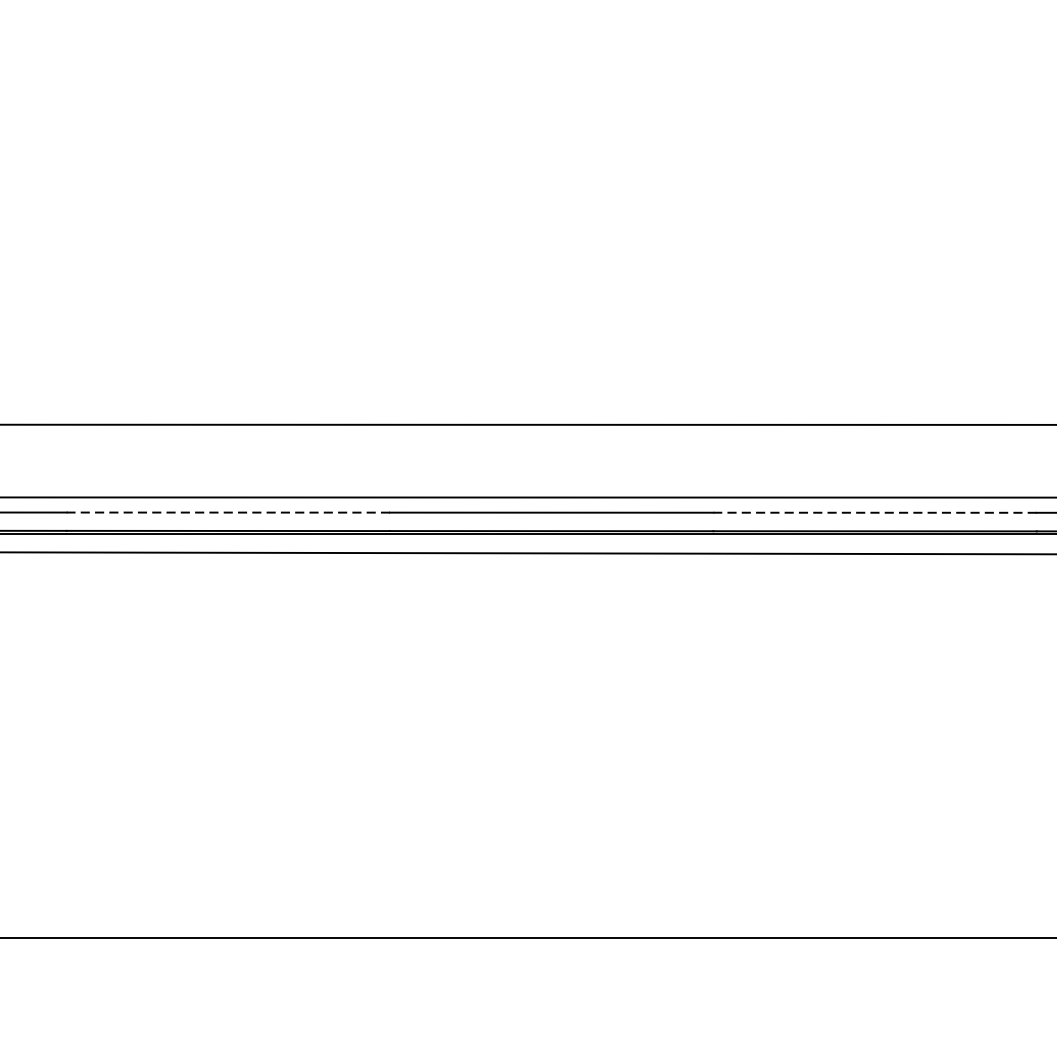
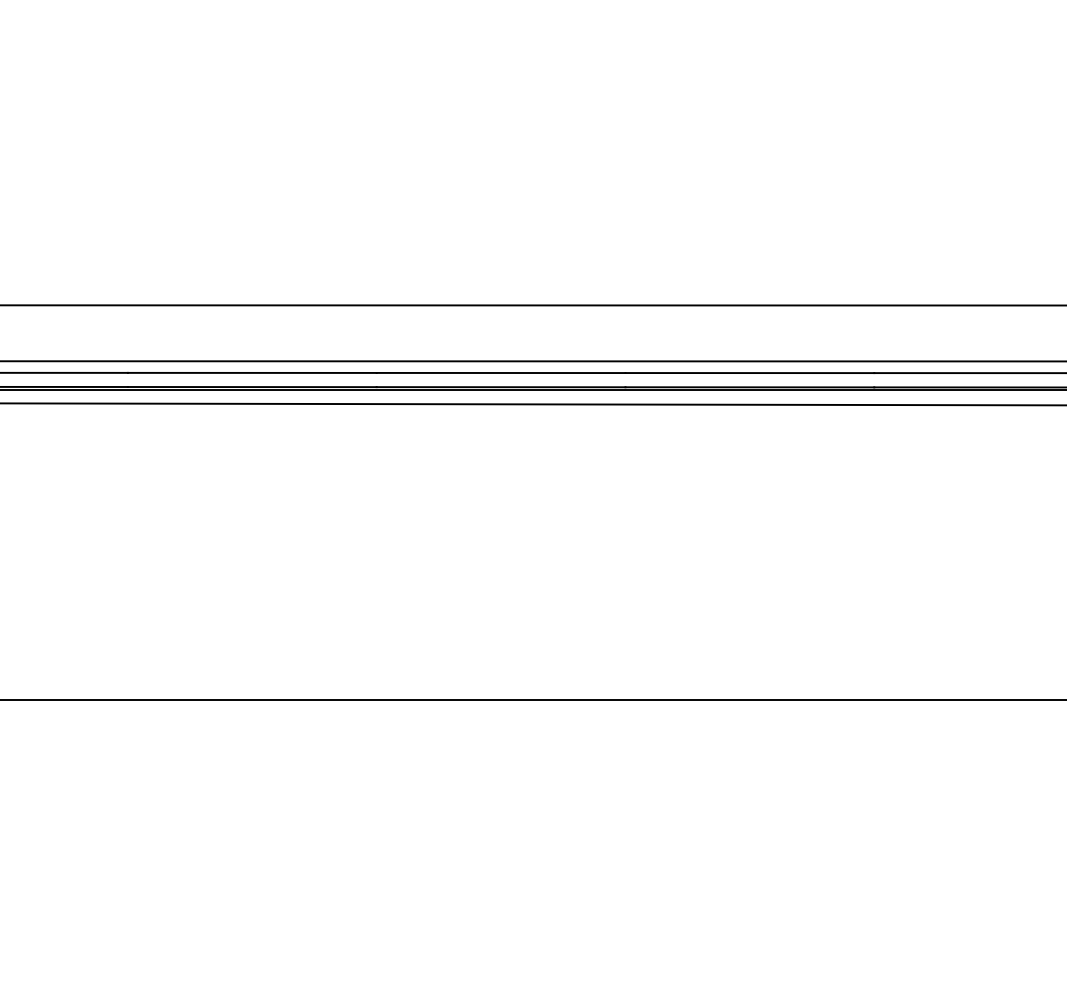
line: (227, 512) -> (251, 372), dashed -> solid
line: (874, 513) -> (749, 373), dashed -> solid

